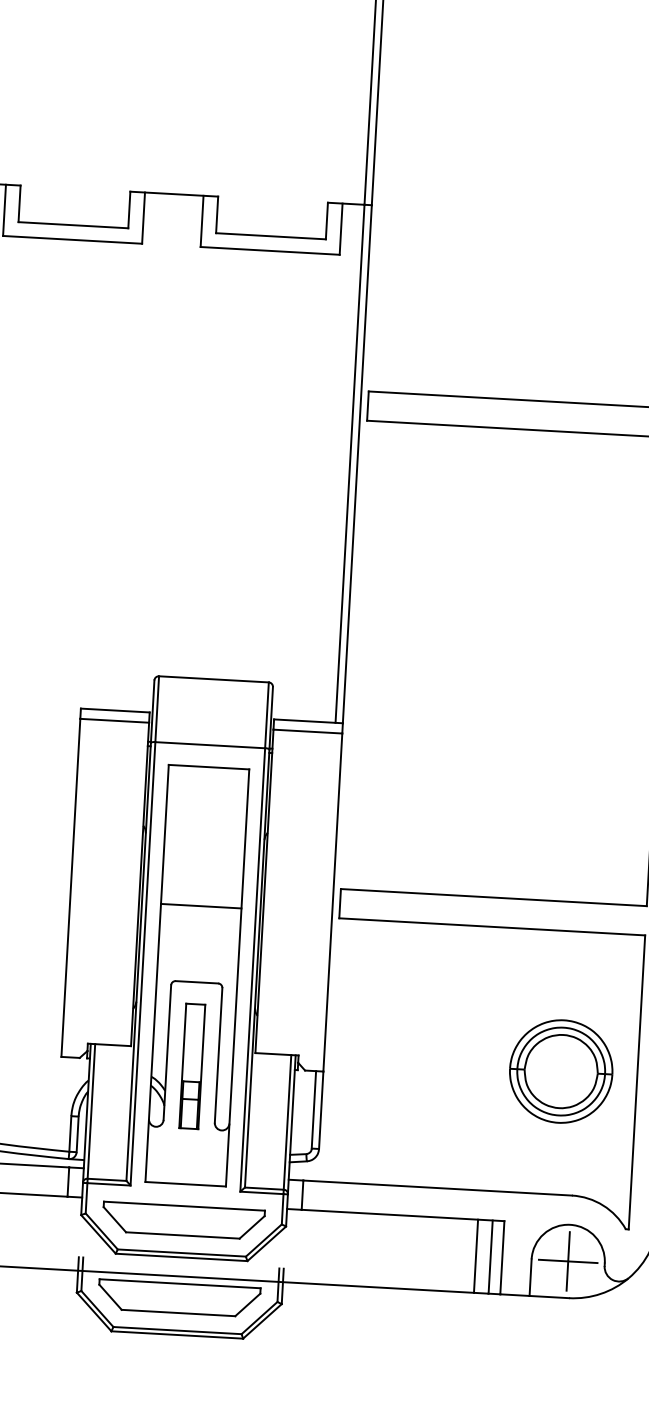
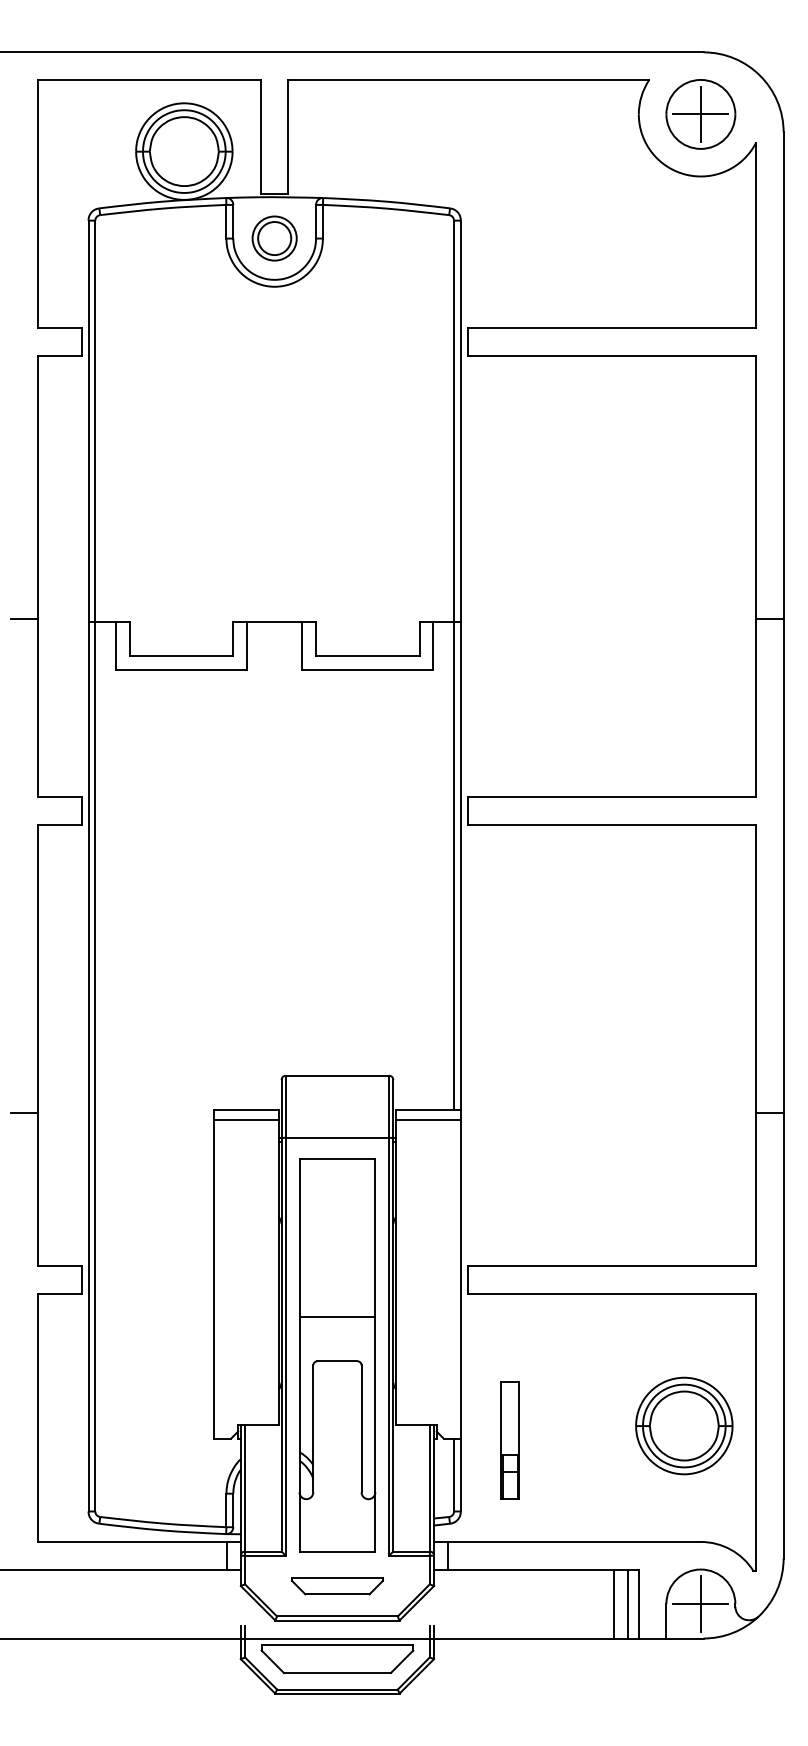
line: (201, 906) -> (337, 1316), moved
part: (191, 1066) -> (509, 1440), moved
part: (183, 1220) -> (337, 1585), size x0.6

